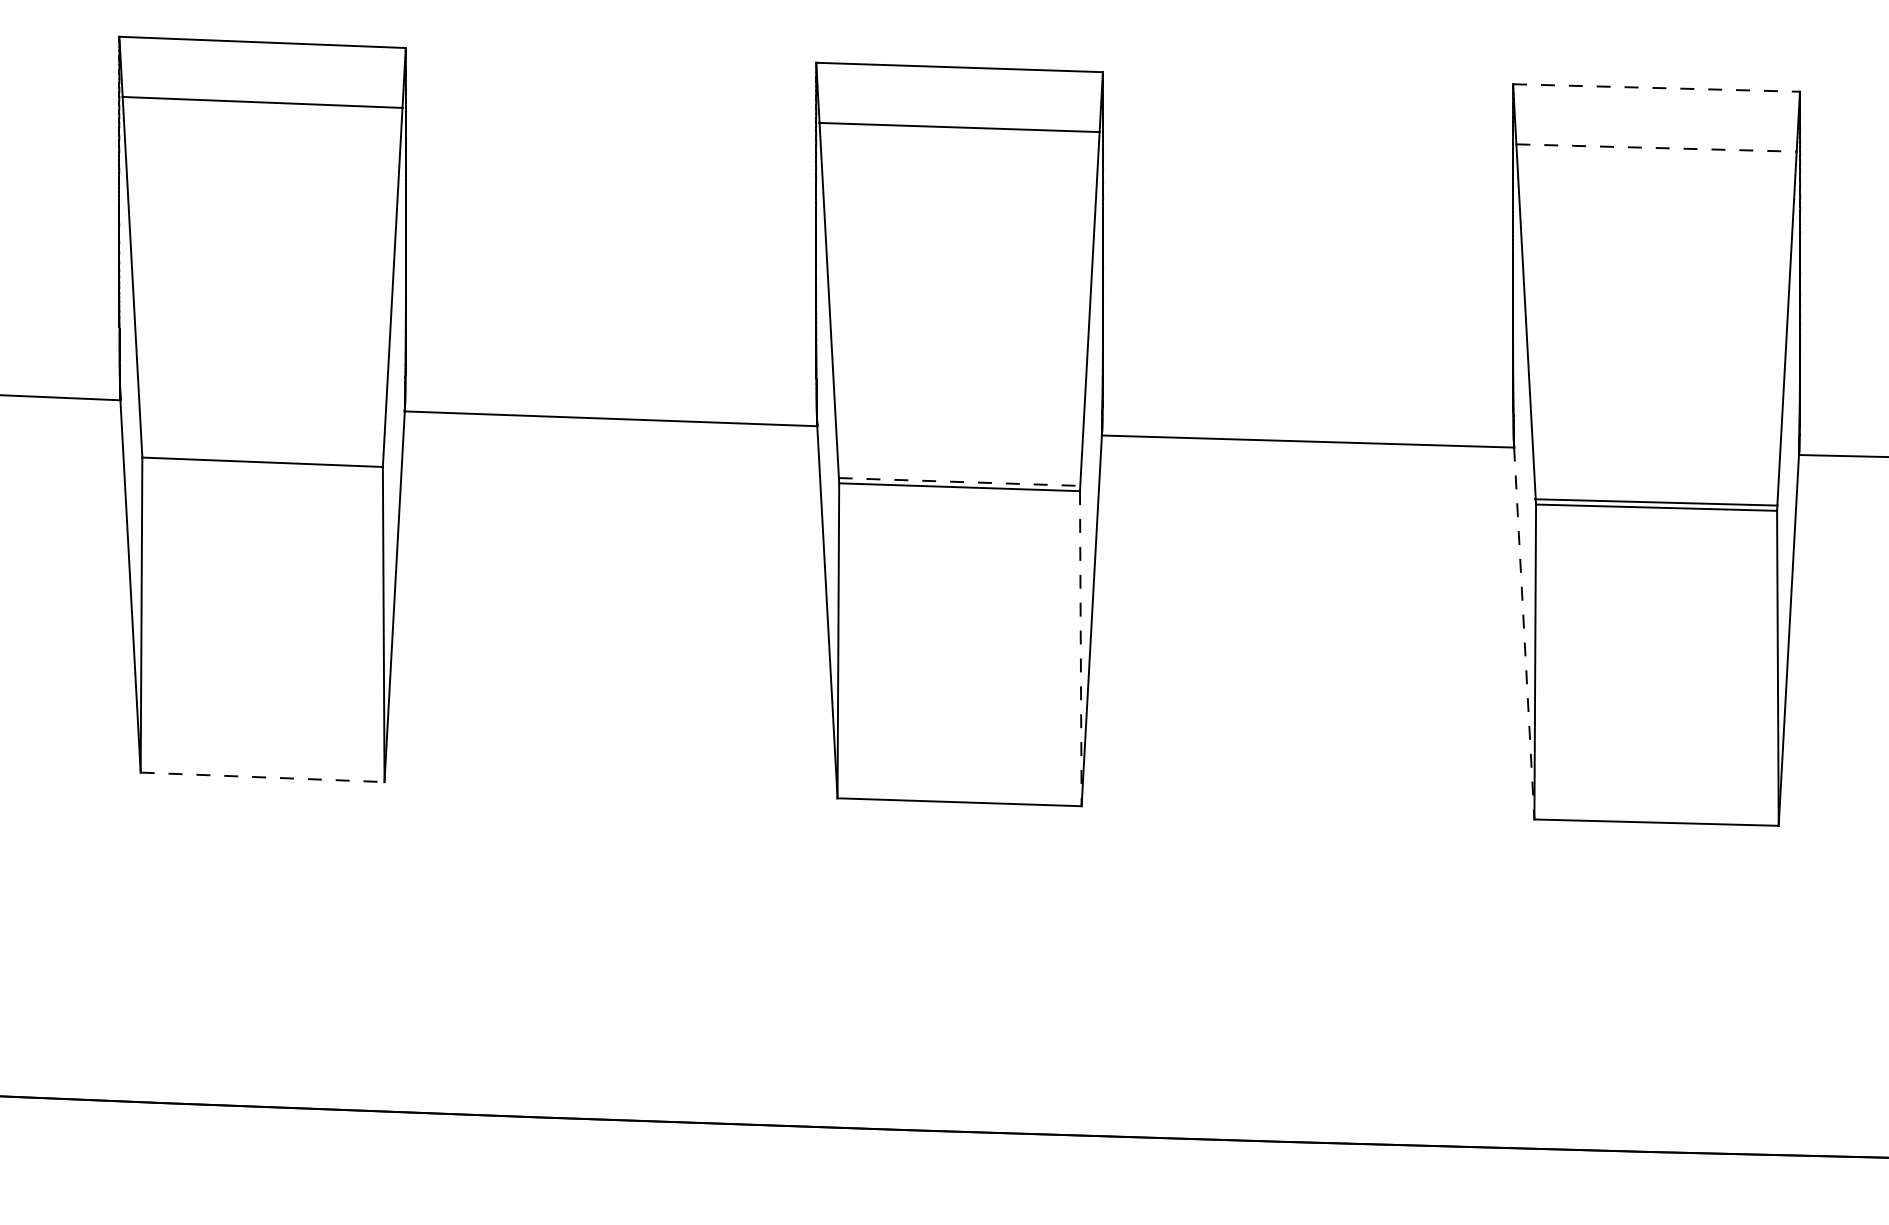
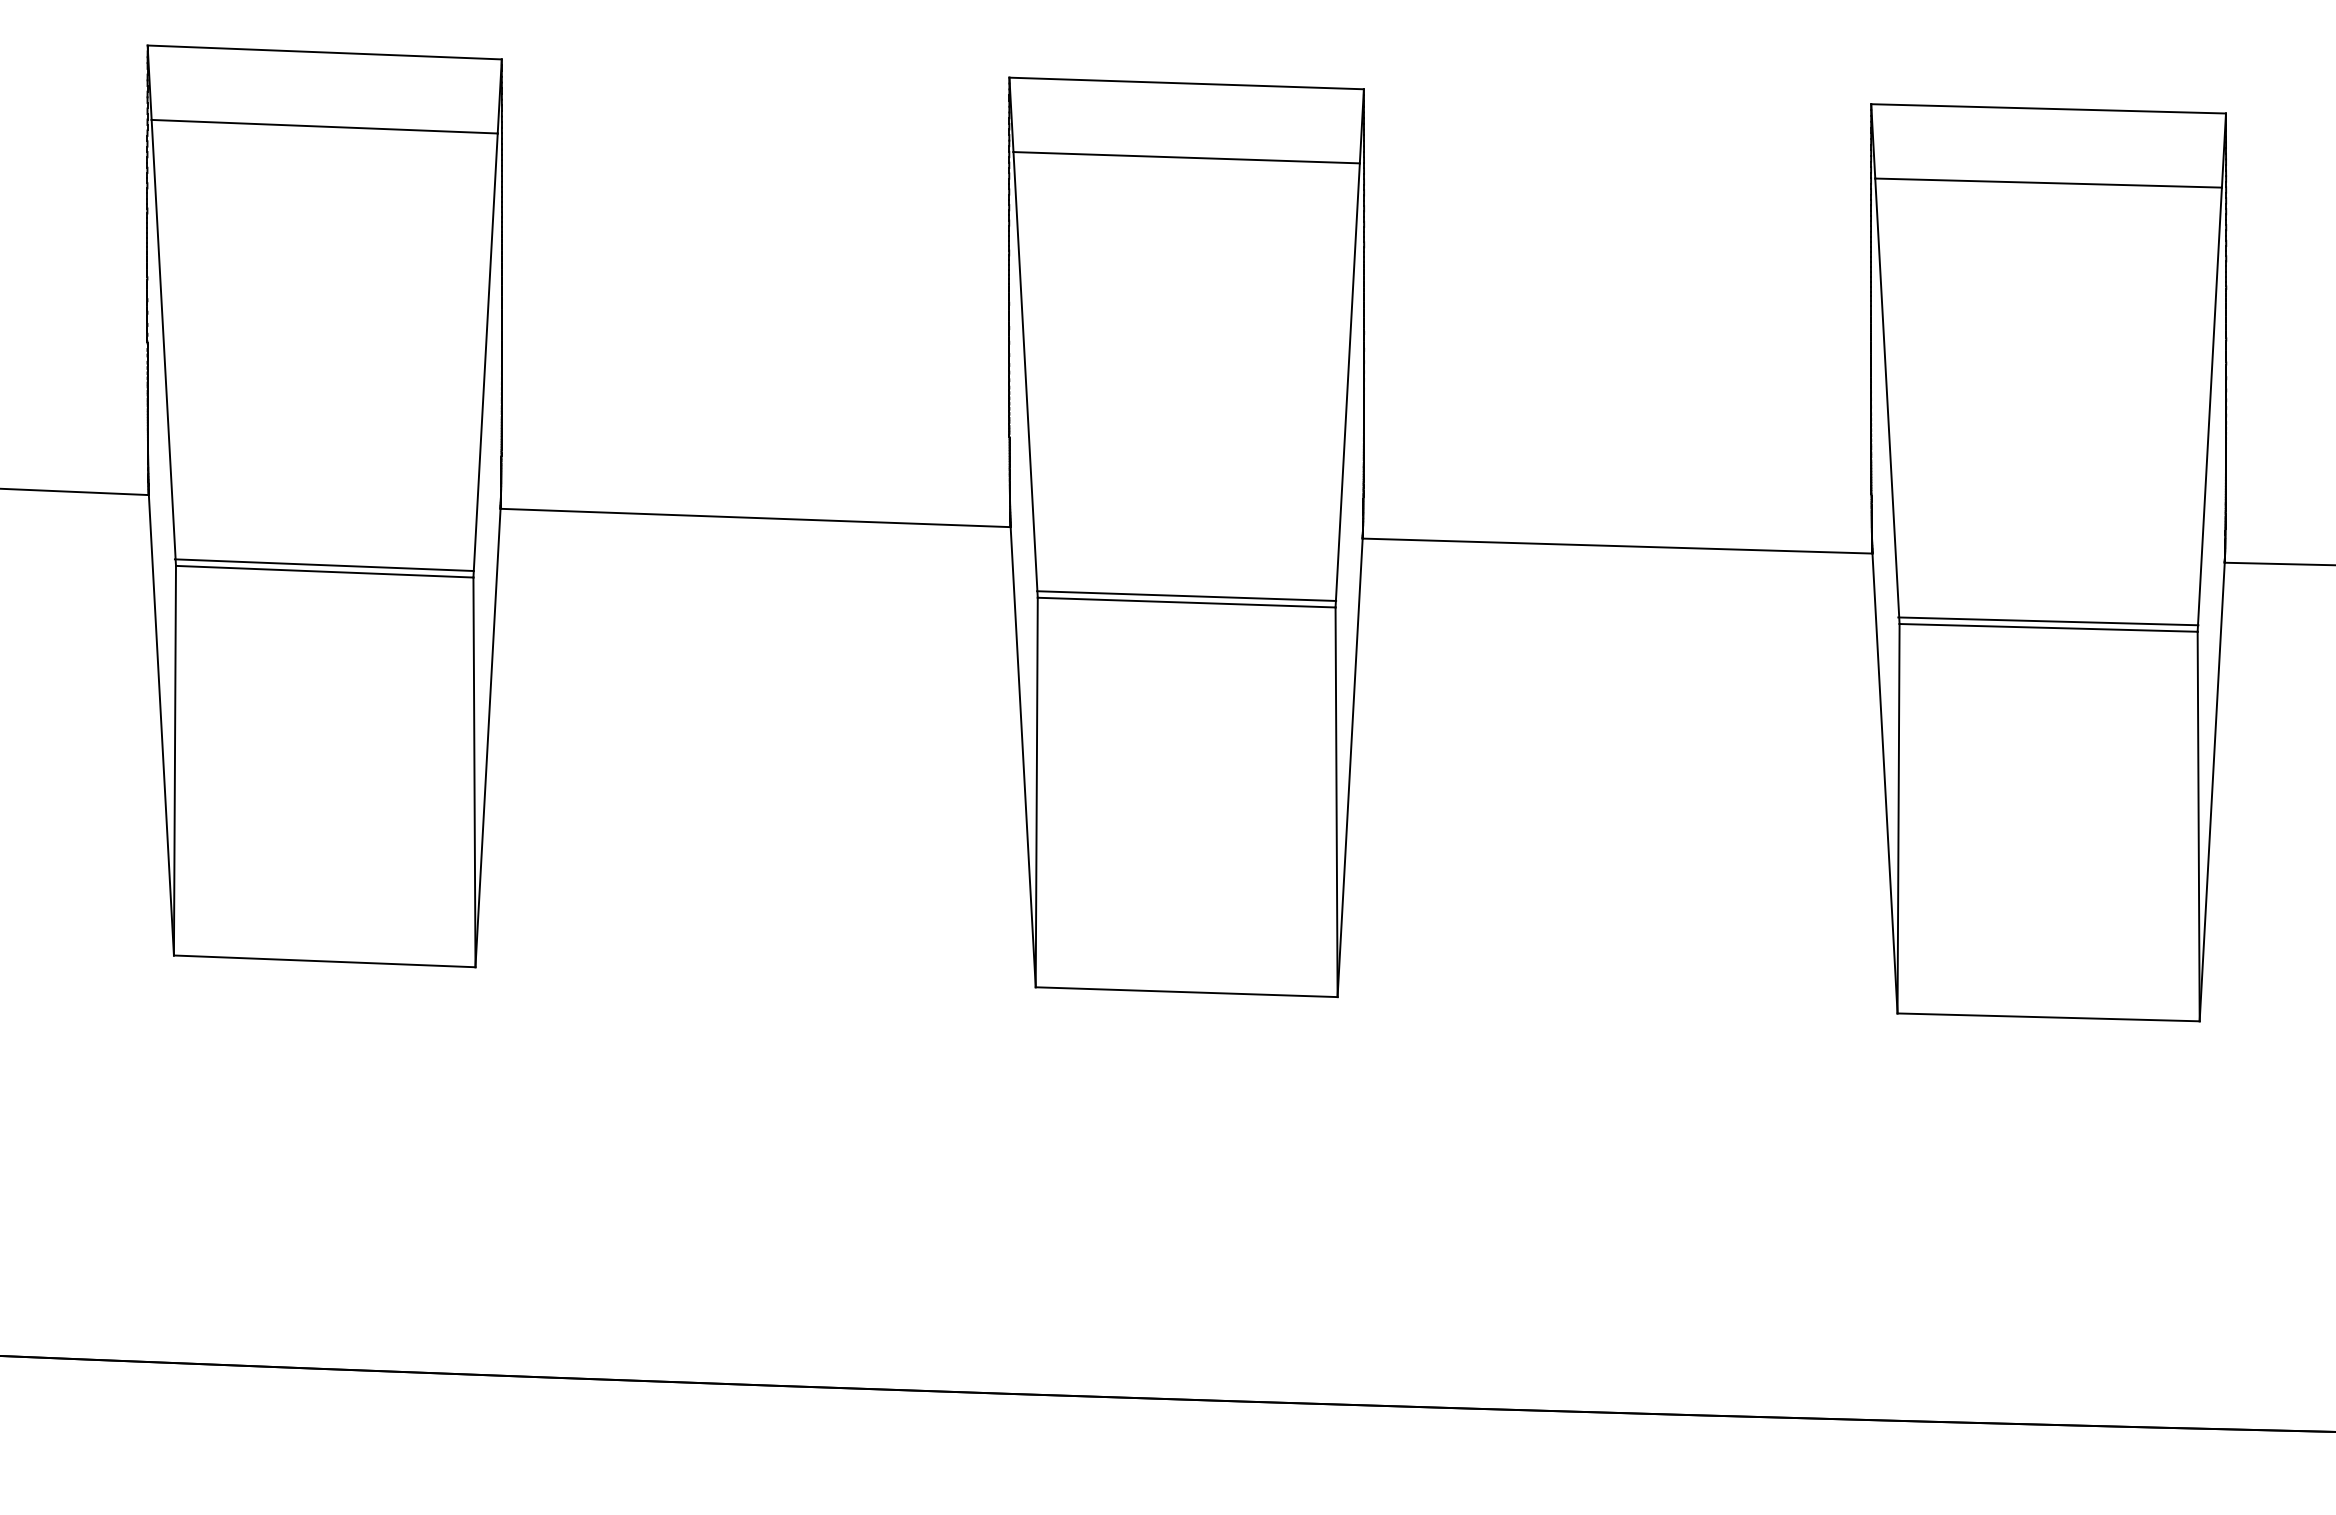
line: (1657, 87) -> (2049, 108), dashed -> solid
line: (1657, 148) -> (2049, 183), dashed -> solid
line: (261, 457) -> (323, 565), added
line: (959, 482) -> (1186, 596), dashed -> solid
line: (1524, 634) -> (1885, 784), dashed -> solid
line: (1080, 648) -> (1336, 802), dashed -> solid
line: (262, 777) -> (324, 961), dashed -> solid

